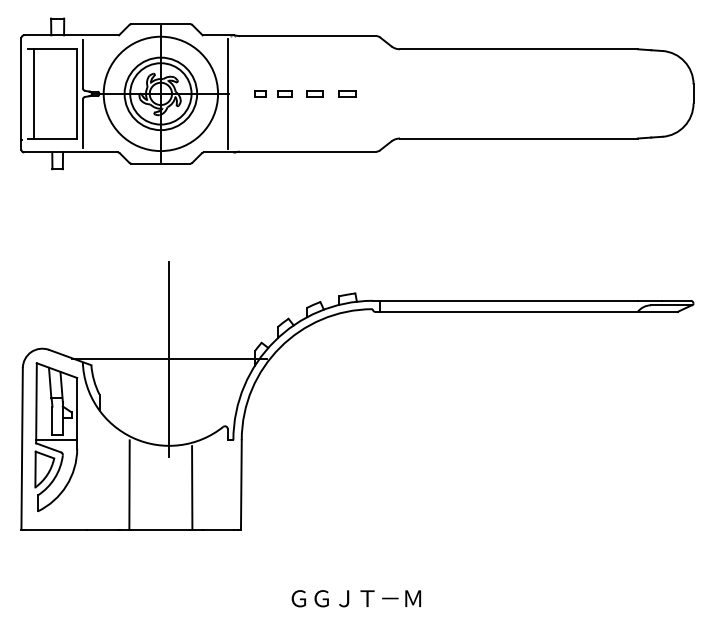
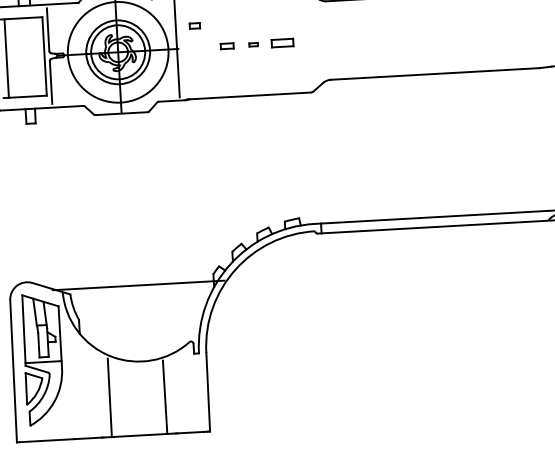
part: (260, 93) -> (194, 25), moved
part: (314, 93) -> (253, 44), size x0.6
part: (347, 93) -> (282, 42), size x1.4
line: (169, 359) -> (138, 285), removed

